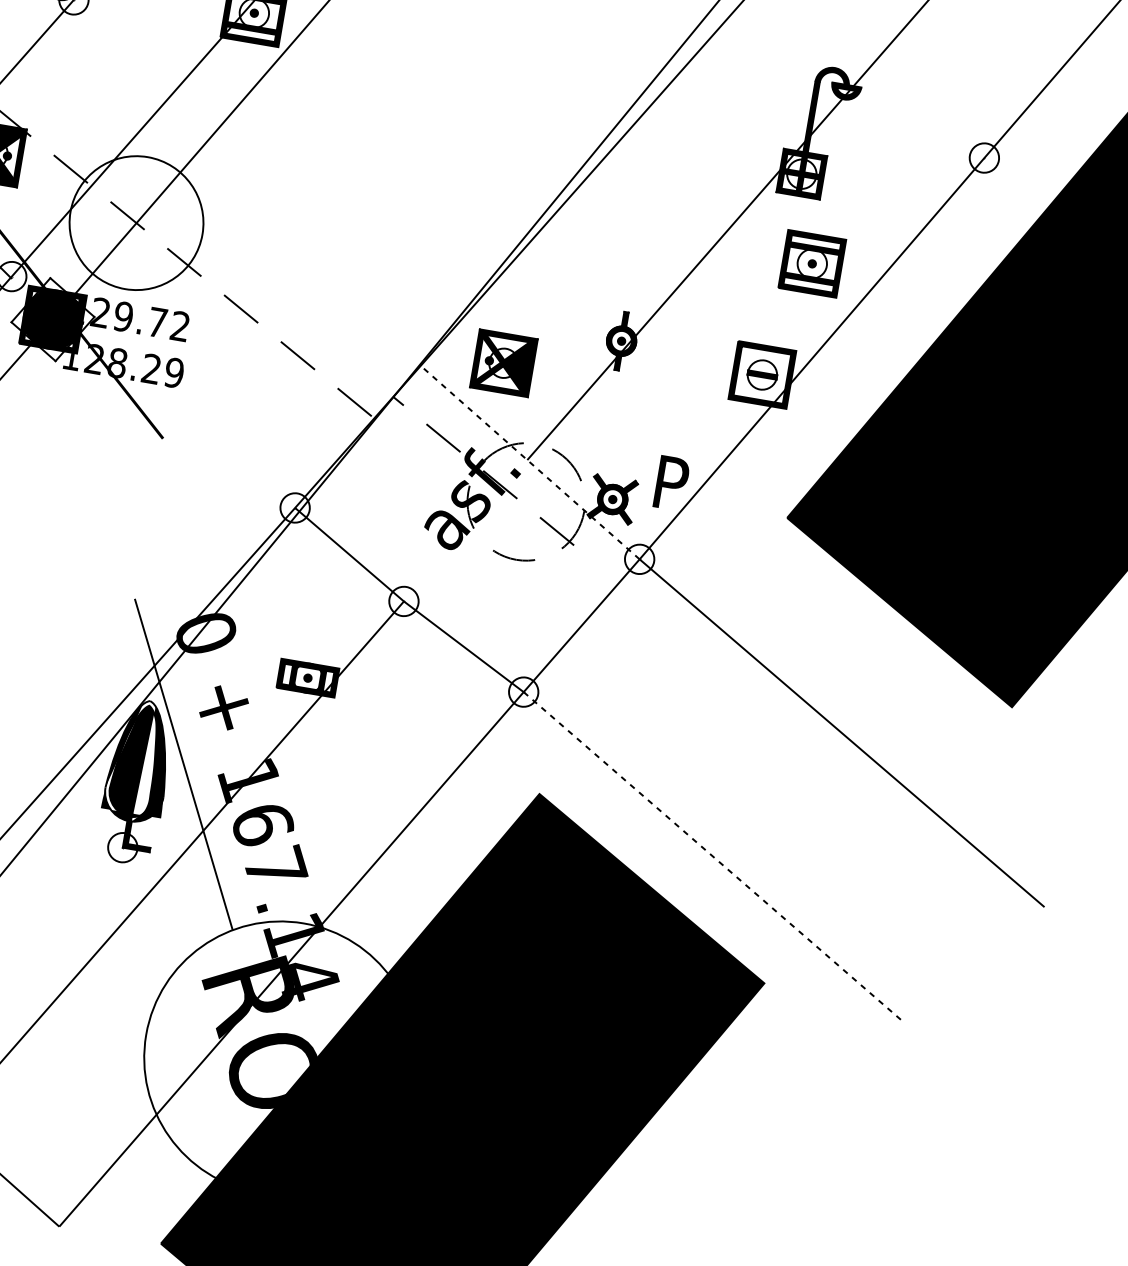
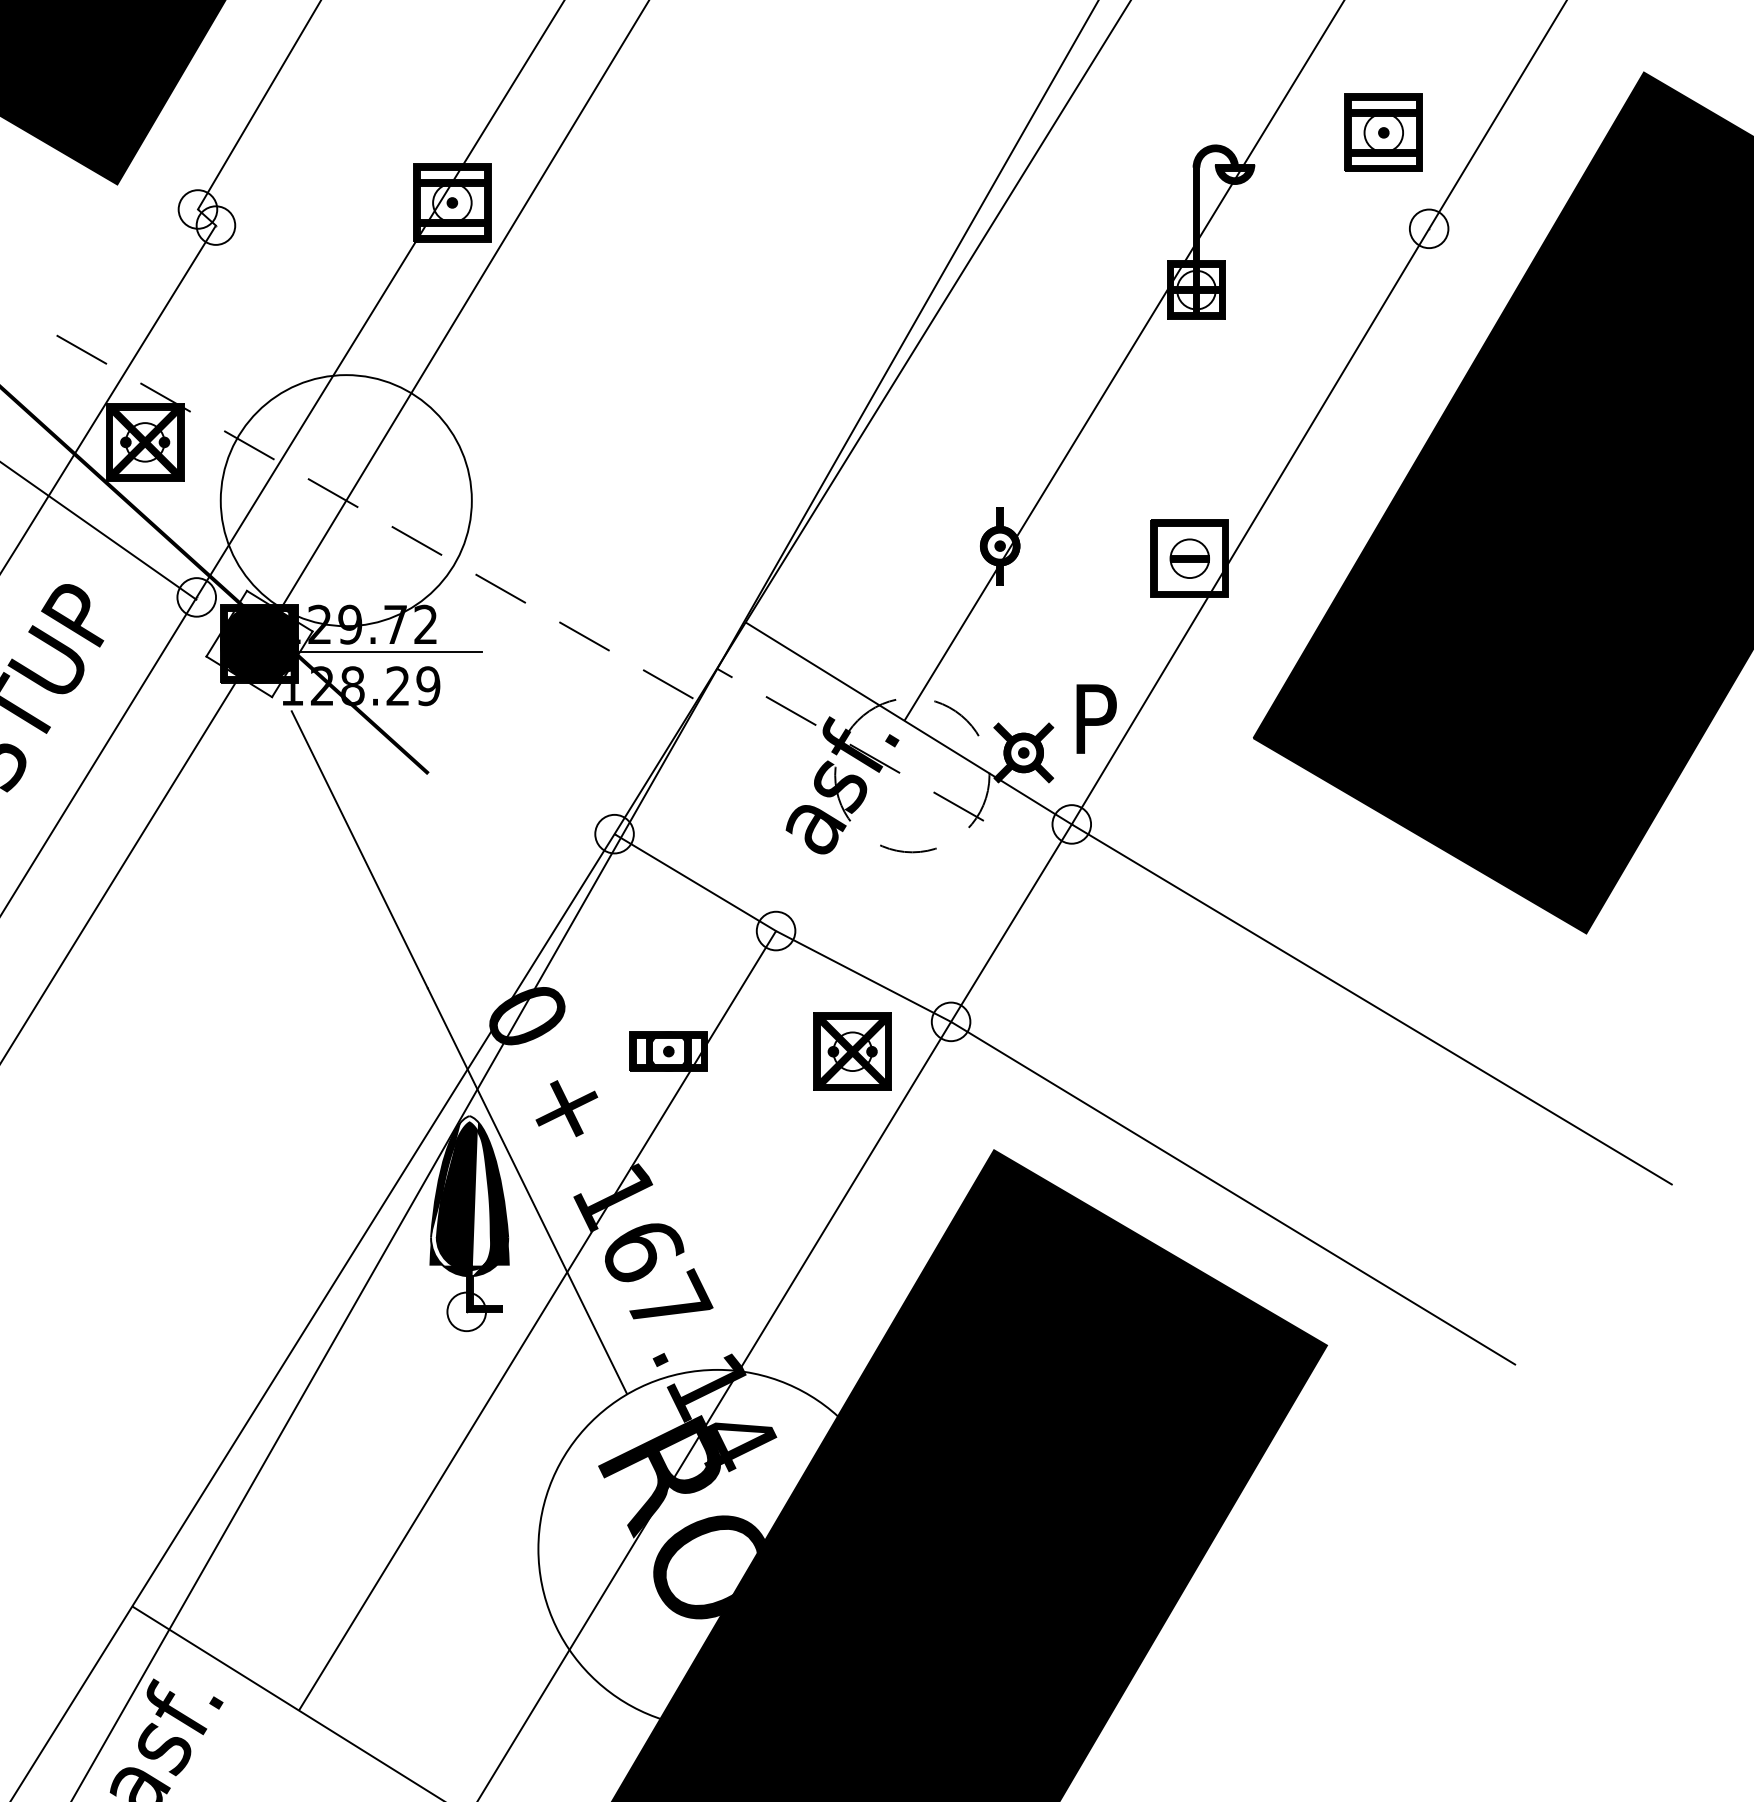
circle: (135, 222) -> (345, 500), size x1.43
part: (812, 263) -> (1383, 132), moved
line: (151, 342) -> (391, 651), added
part: (503, 363) -> (852, 1051), moved
line: (530, 462) -> (908, 723), dashed -> solid
line: (101, 486) -> (359, 849), added
line: (713, 857) -> (1233, 1193), dashed -> solid

